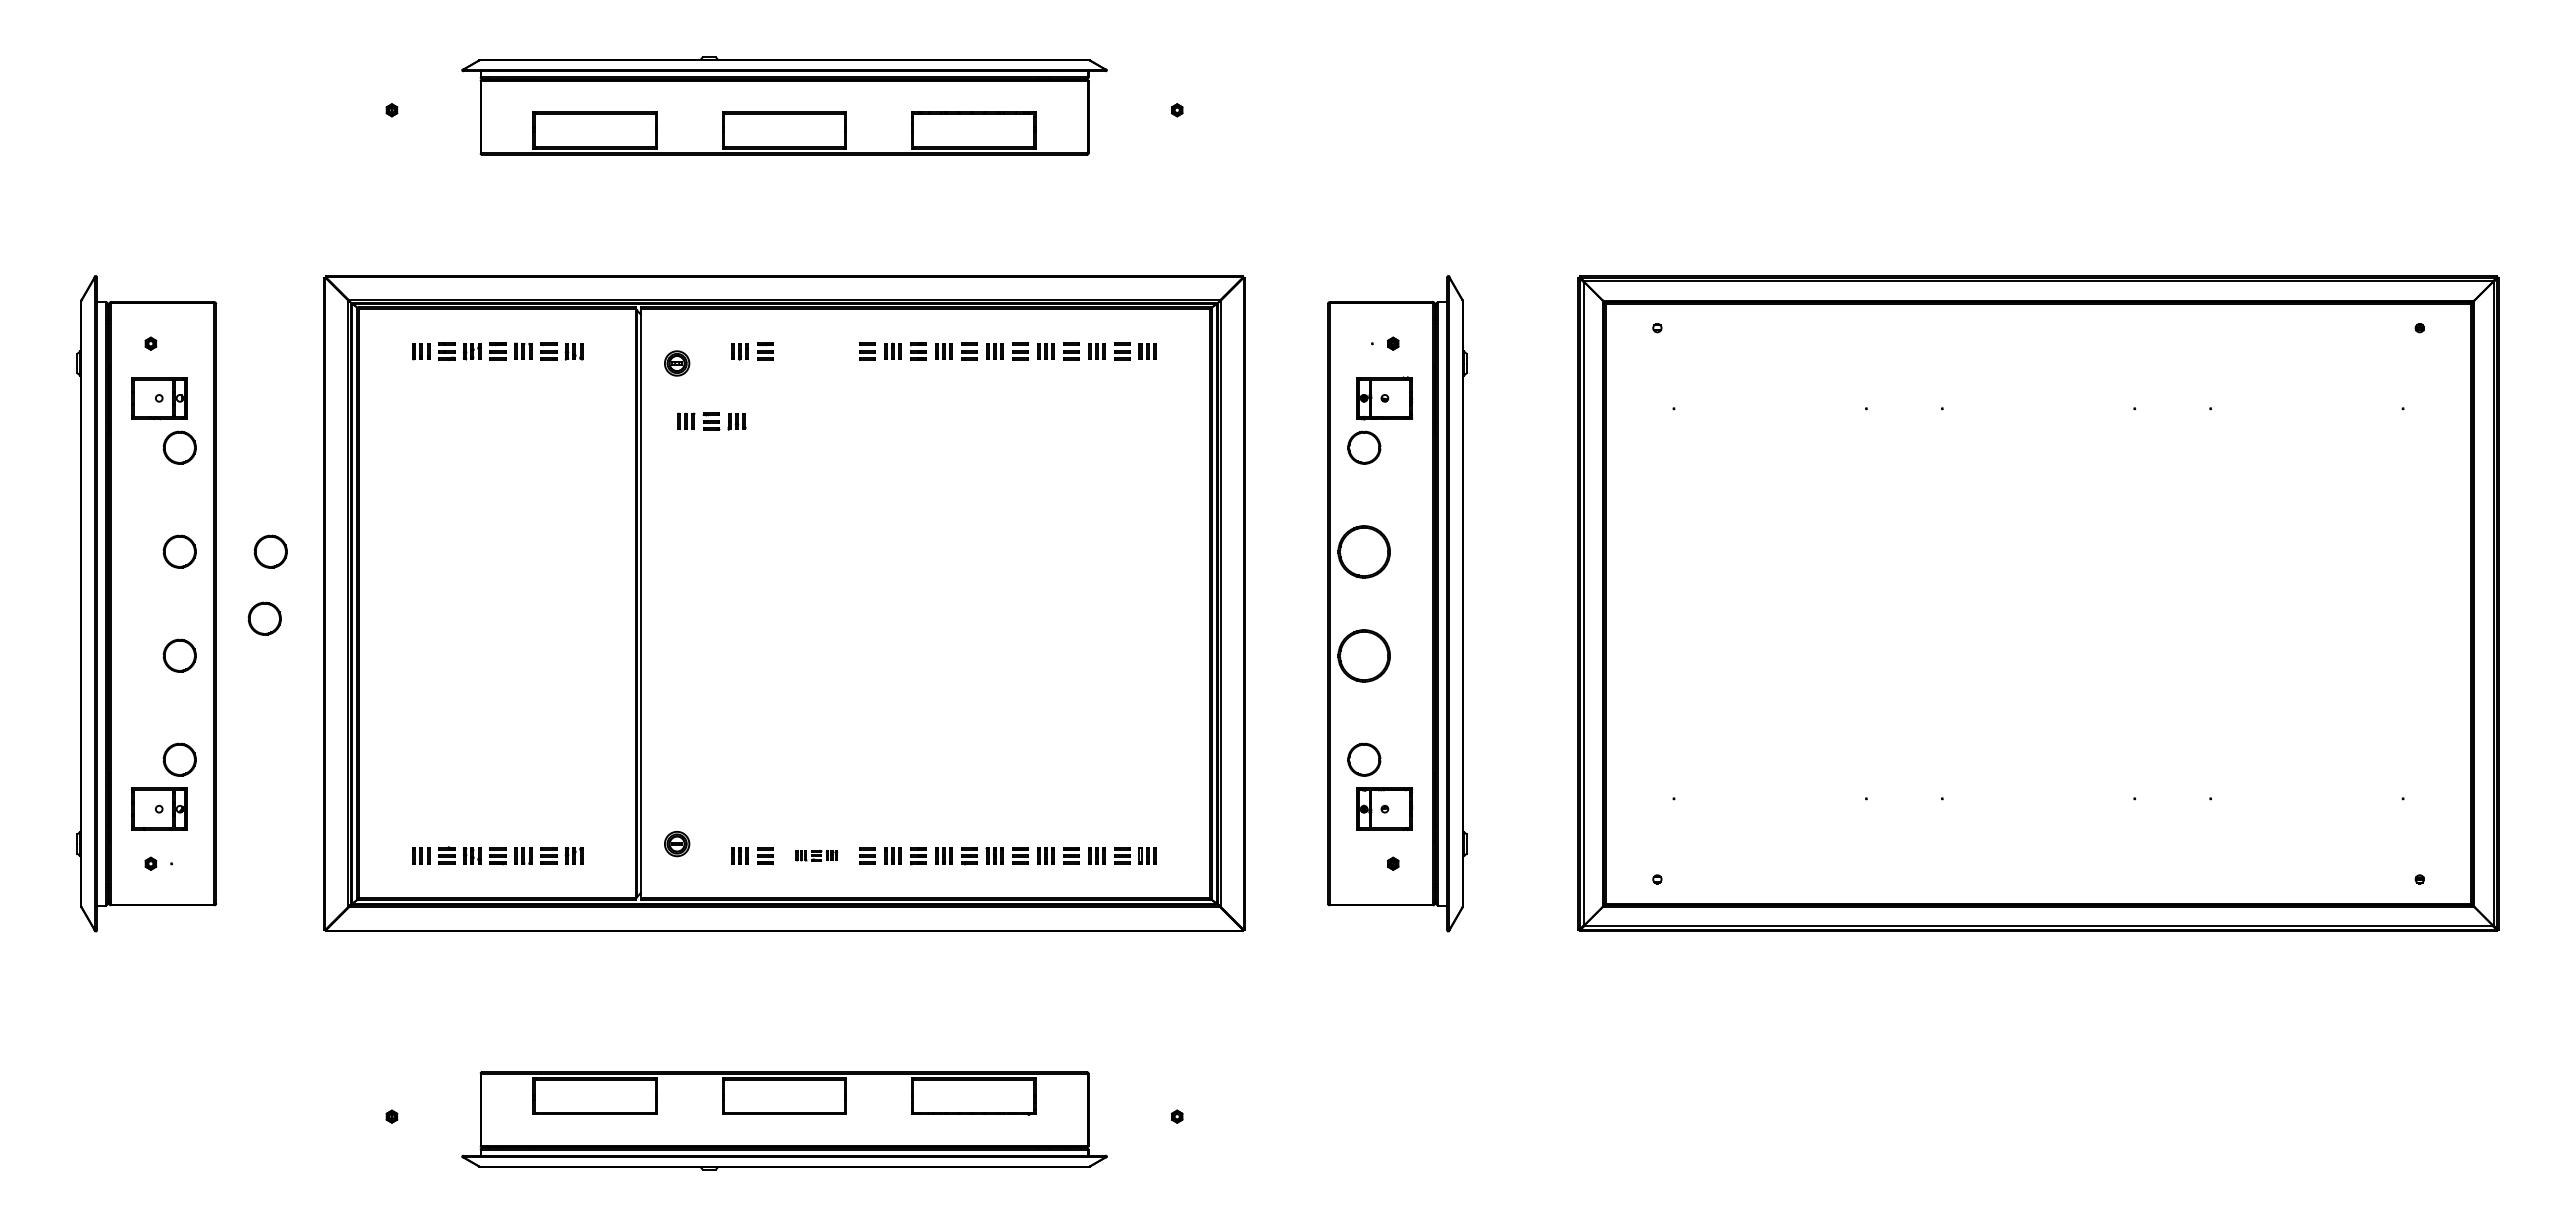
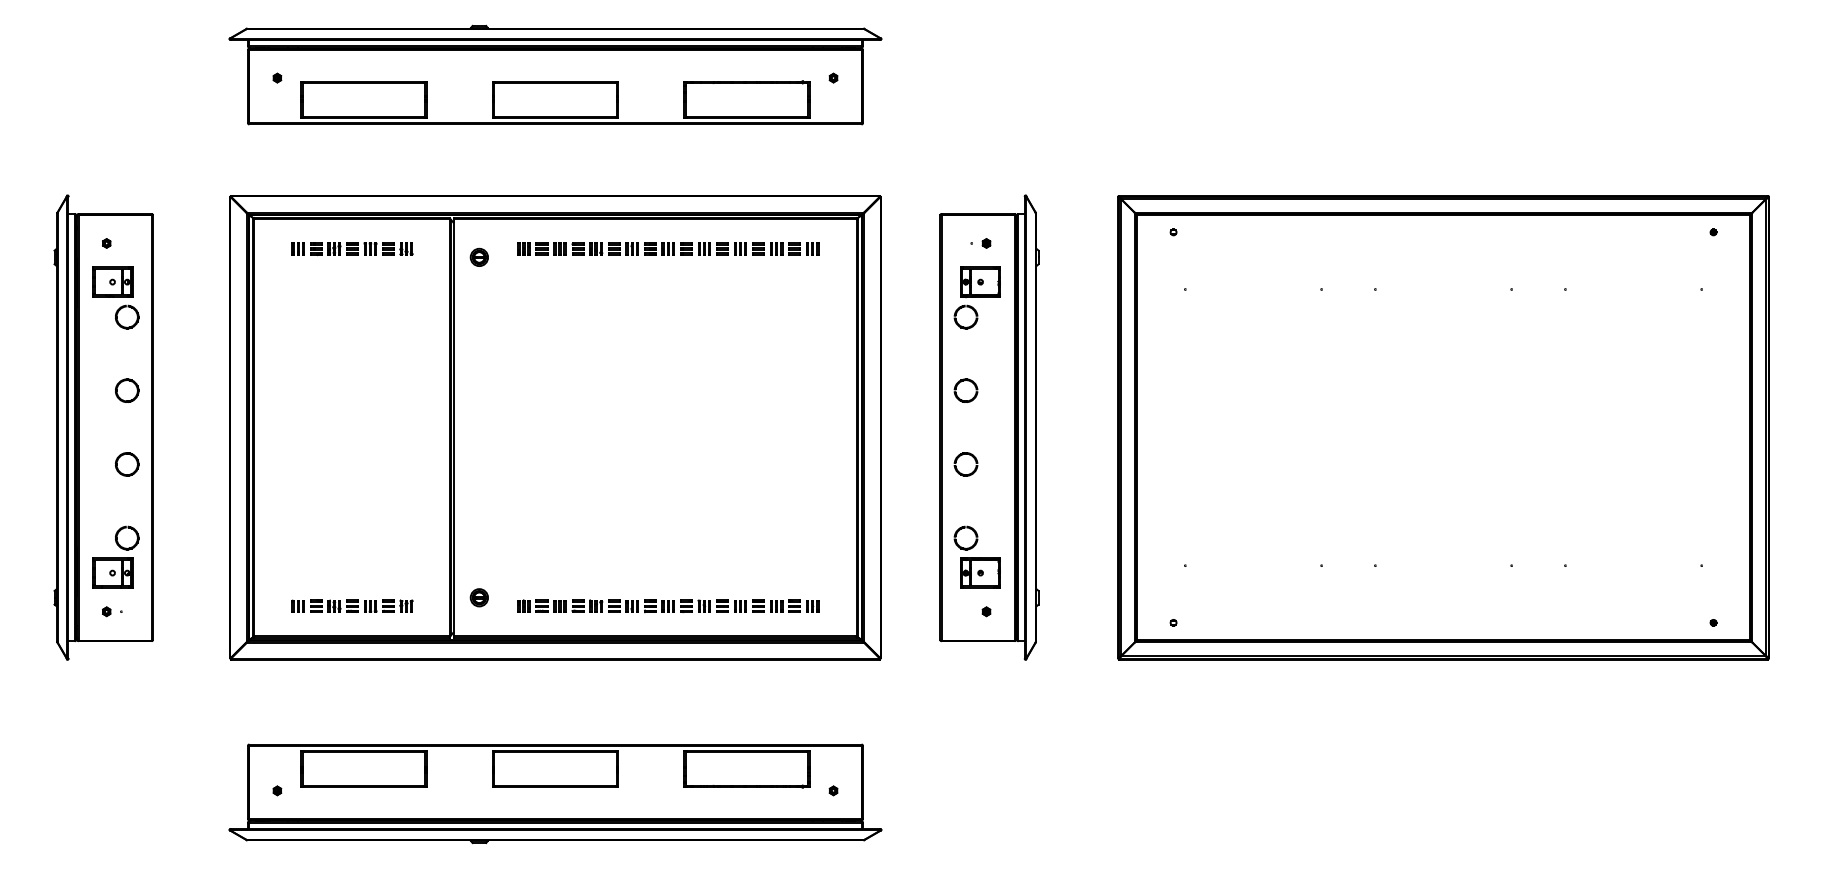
part: (784, 105) -> (555, 74), size x1.43
part: (711, 421) -> (578, 248), moved
part: (270, 551) -> (191, 390), removed
part: (1364, 551) -> (966, 390), size x0.62
part: (264, 618) -> (187, 438), removed
part: (1364, 655) -> (966, 464), size x0.62
part: (816, 855) -> (578, 605), size x1.67
part: (784, 1120) -> (555, 793), size x1.43

